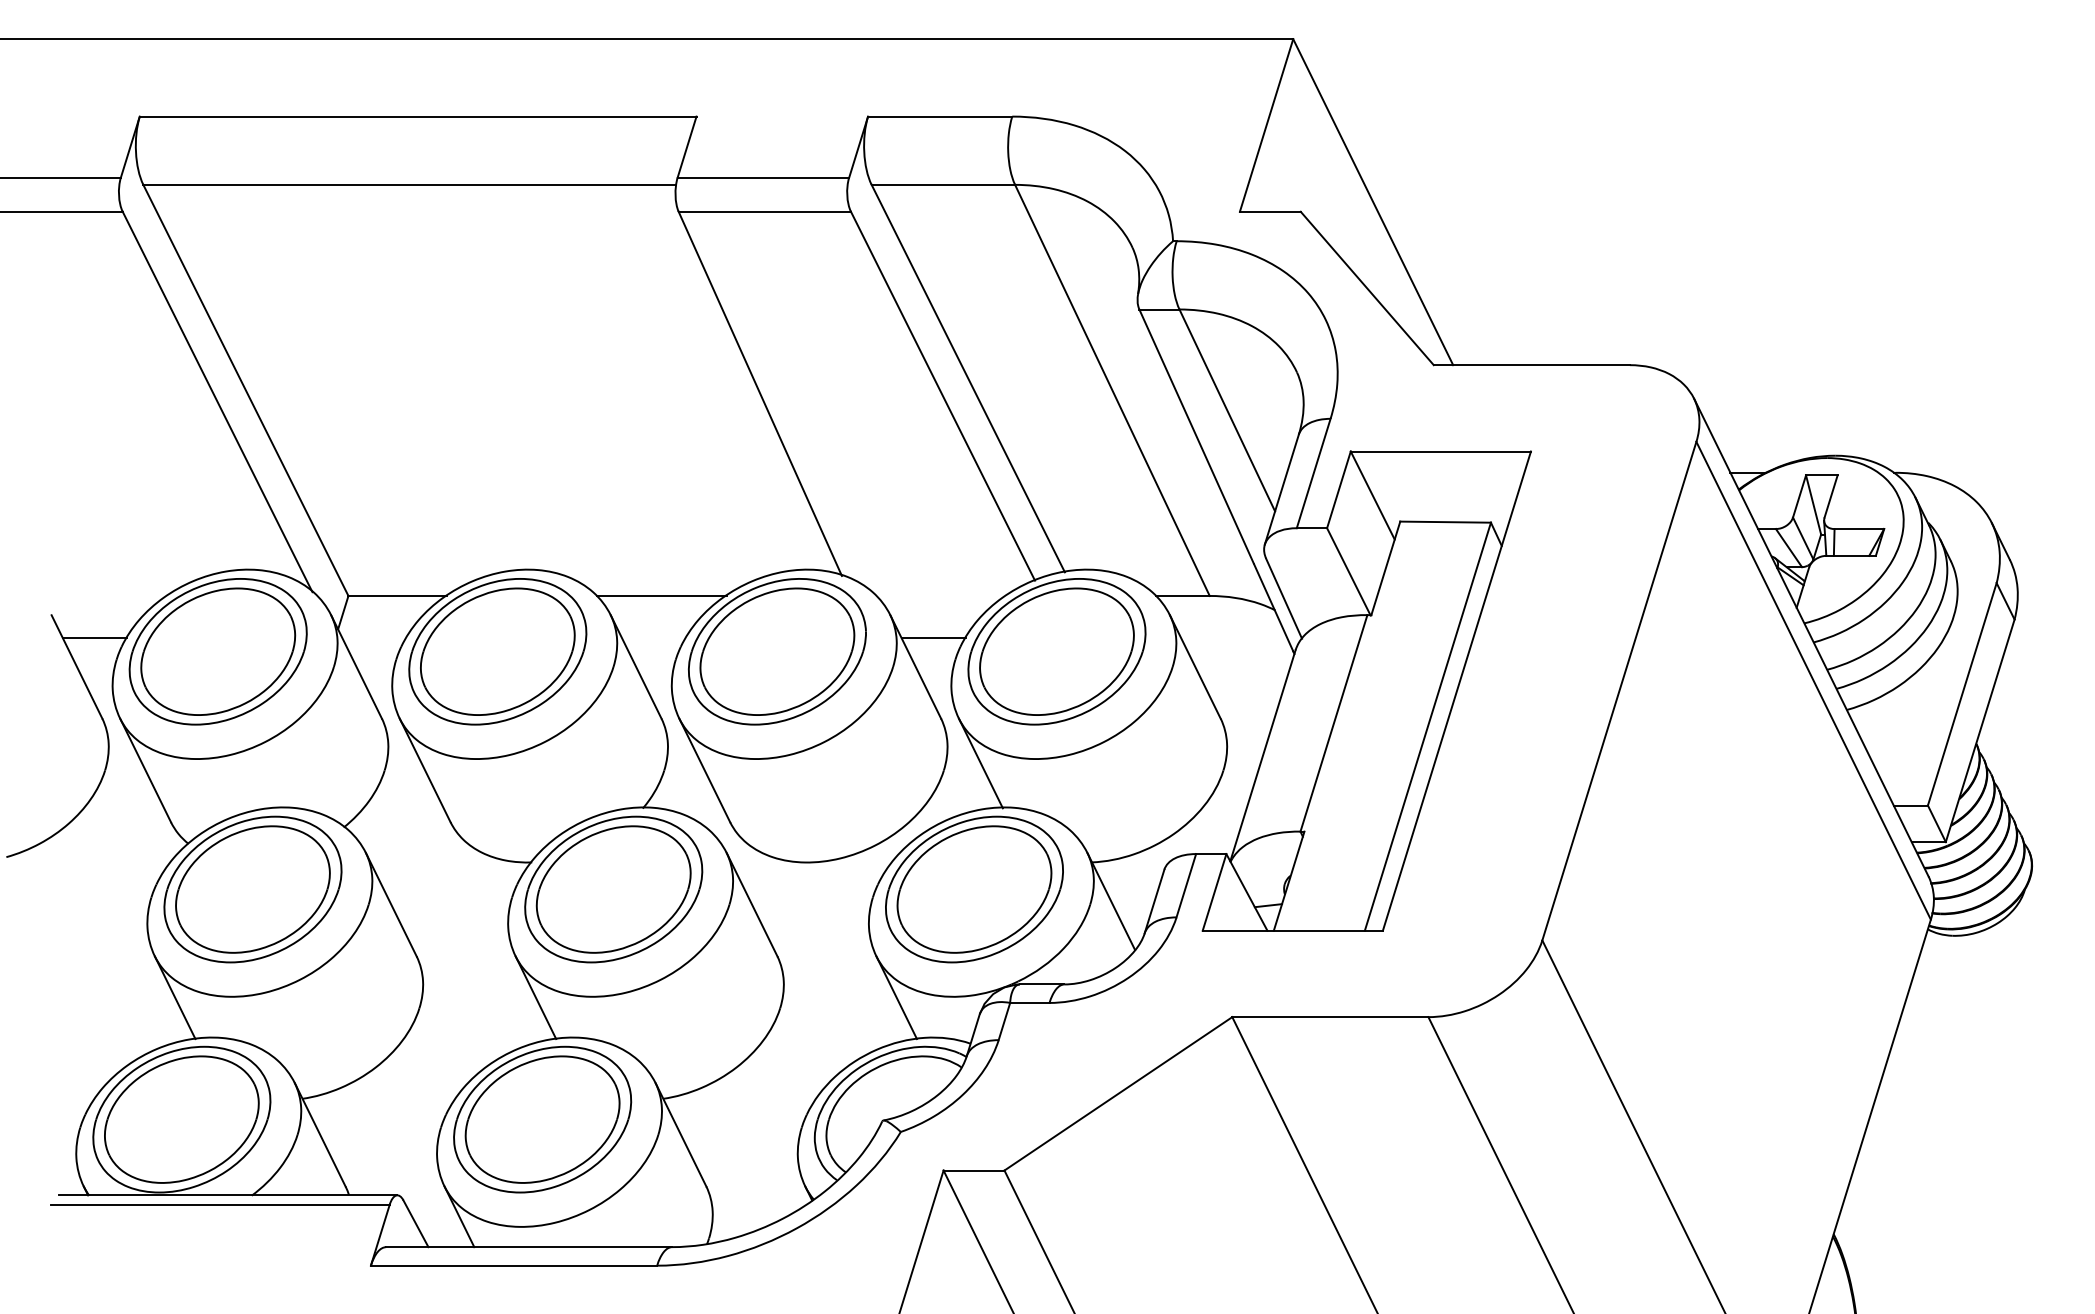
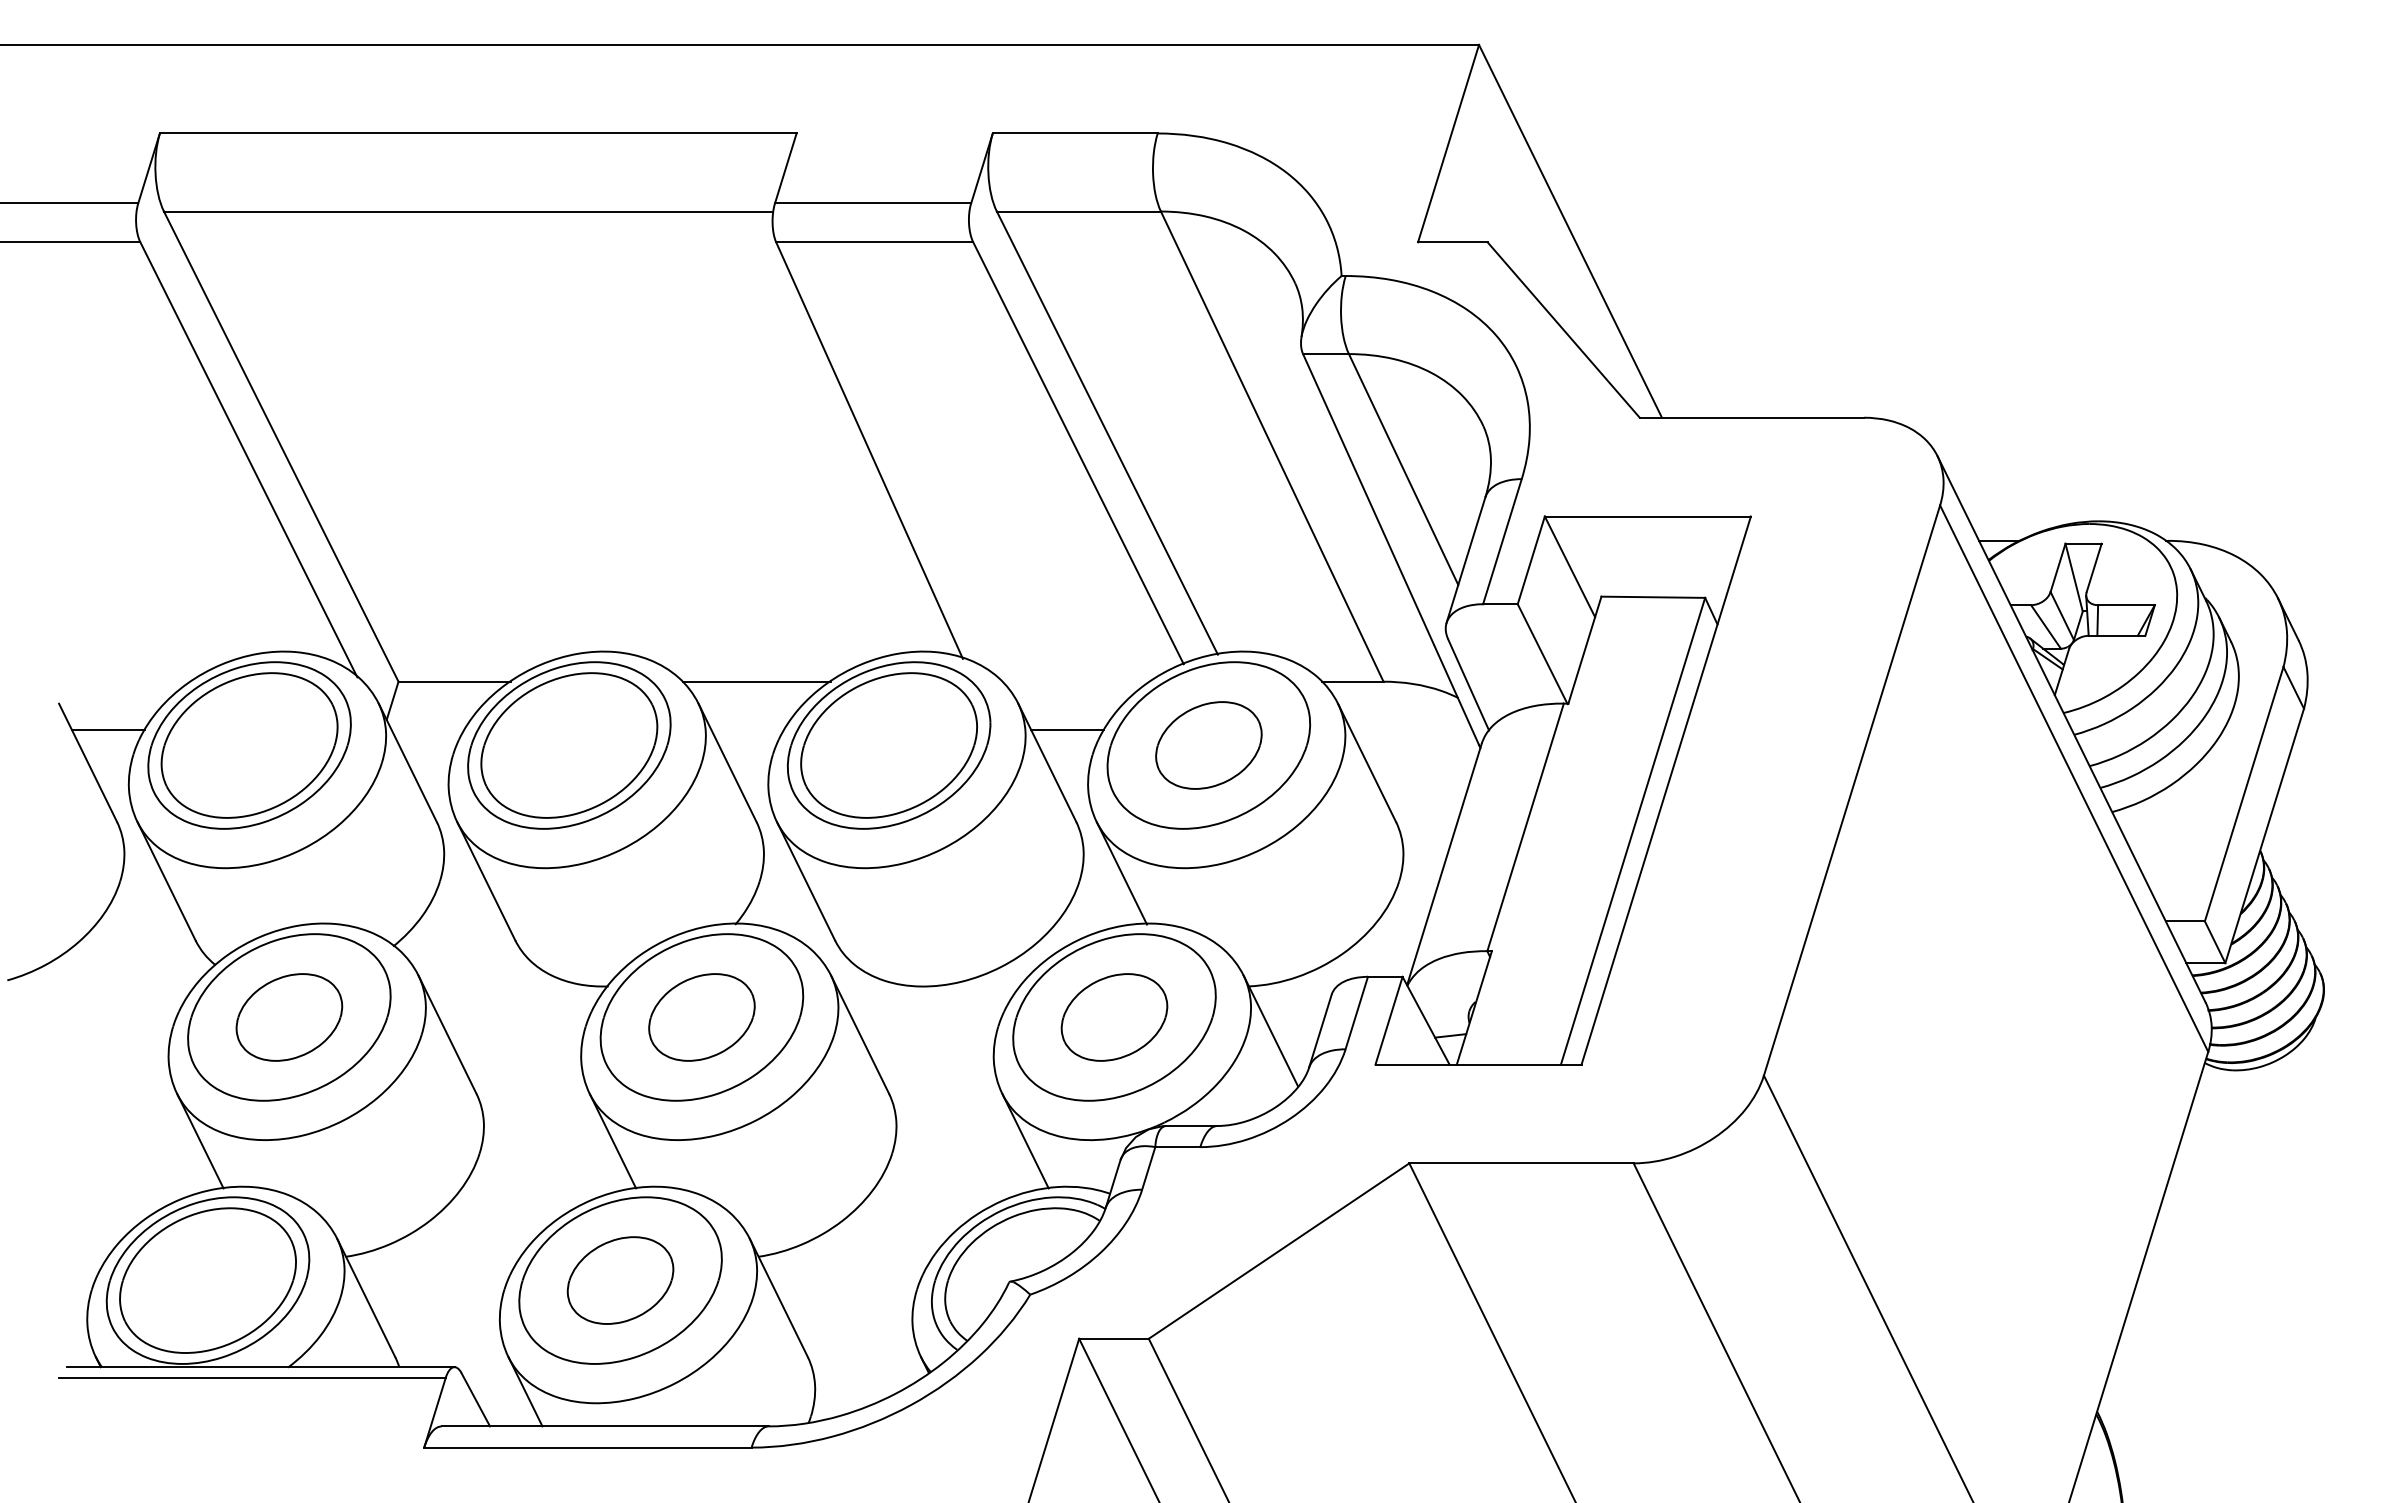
part: (1056, 651) -> (1208, 745), size x0.6
part: (253, 889) -> (289, 1017), size x0.6
part: (613, 889) -> (701, 1017), size x0.6
part: (974, 889) -> (1114, 1017), size x0.6
part: (542, 1119) -> (620, 1280), size x0.6

